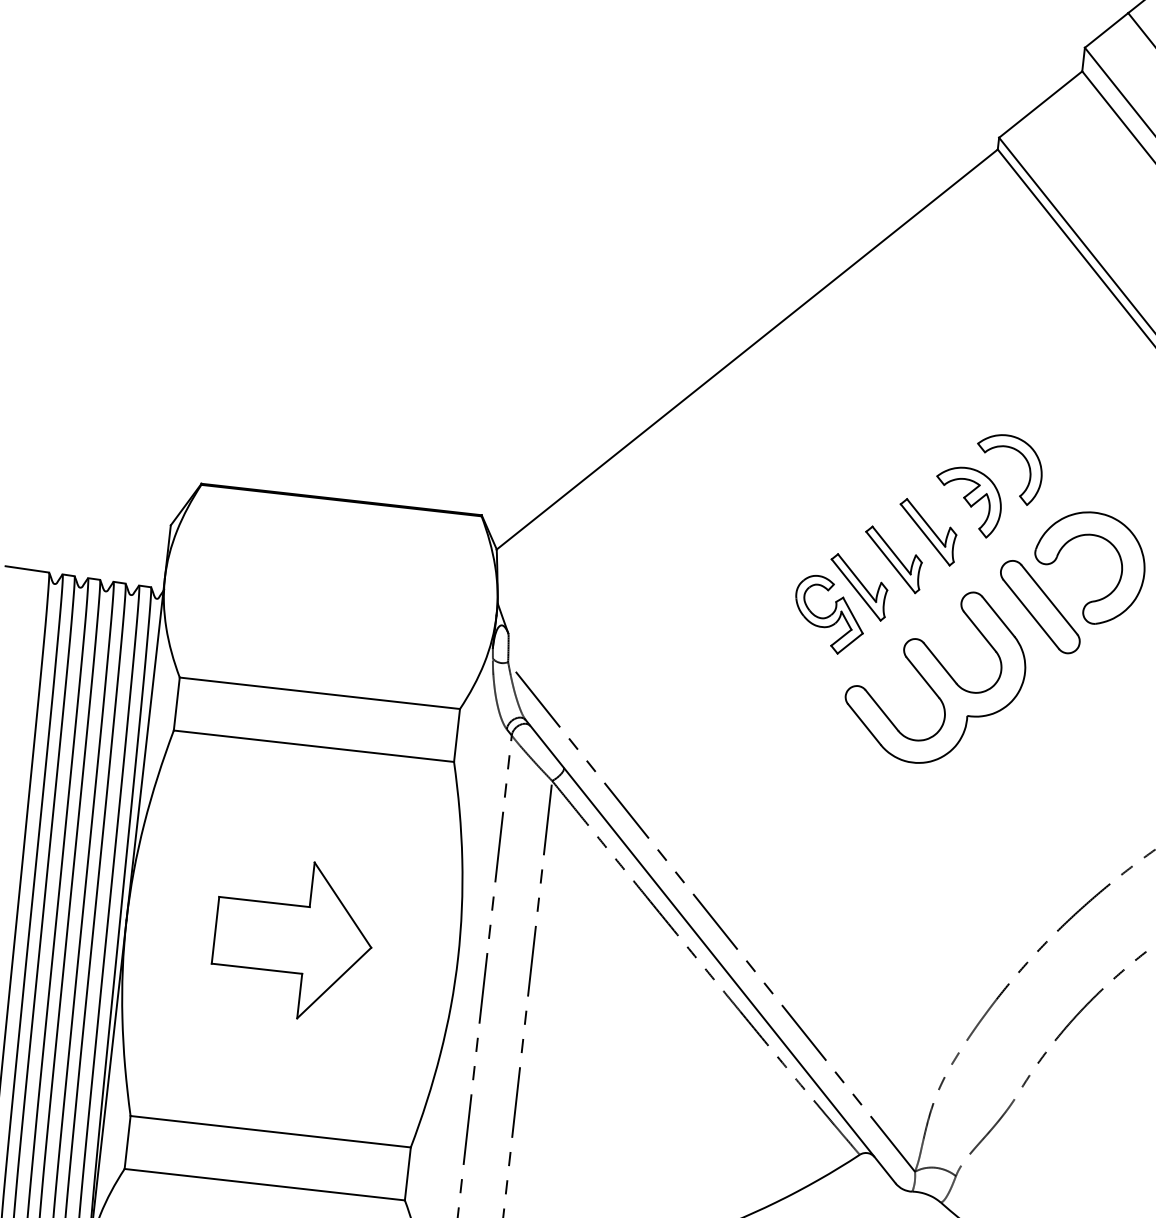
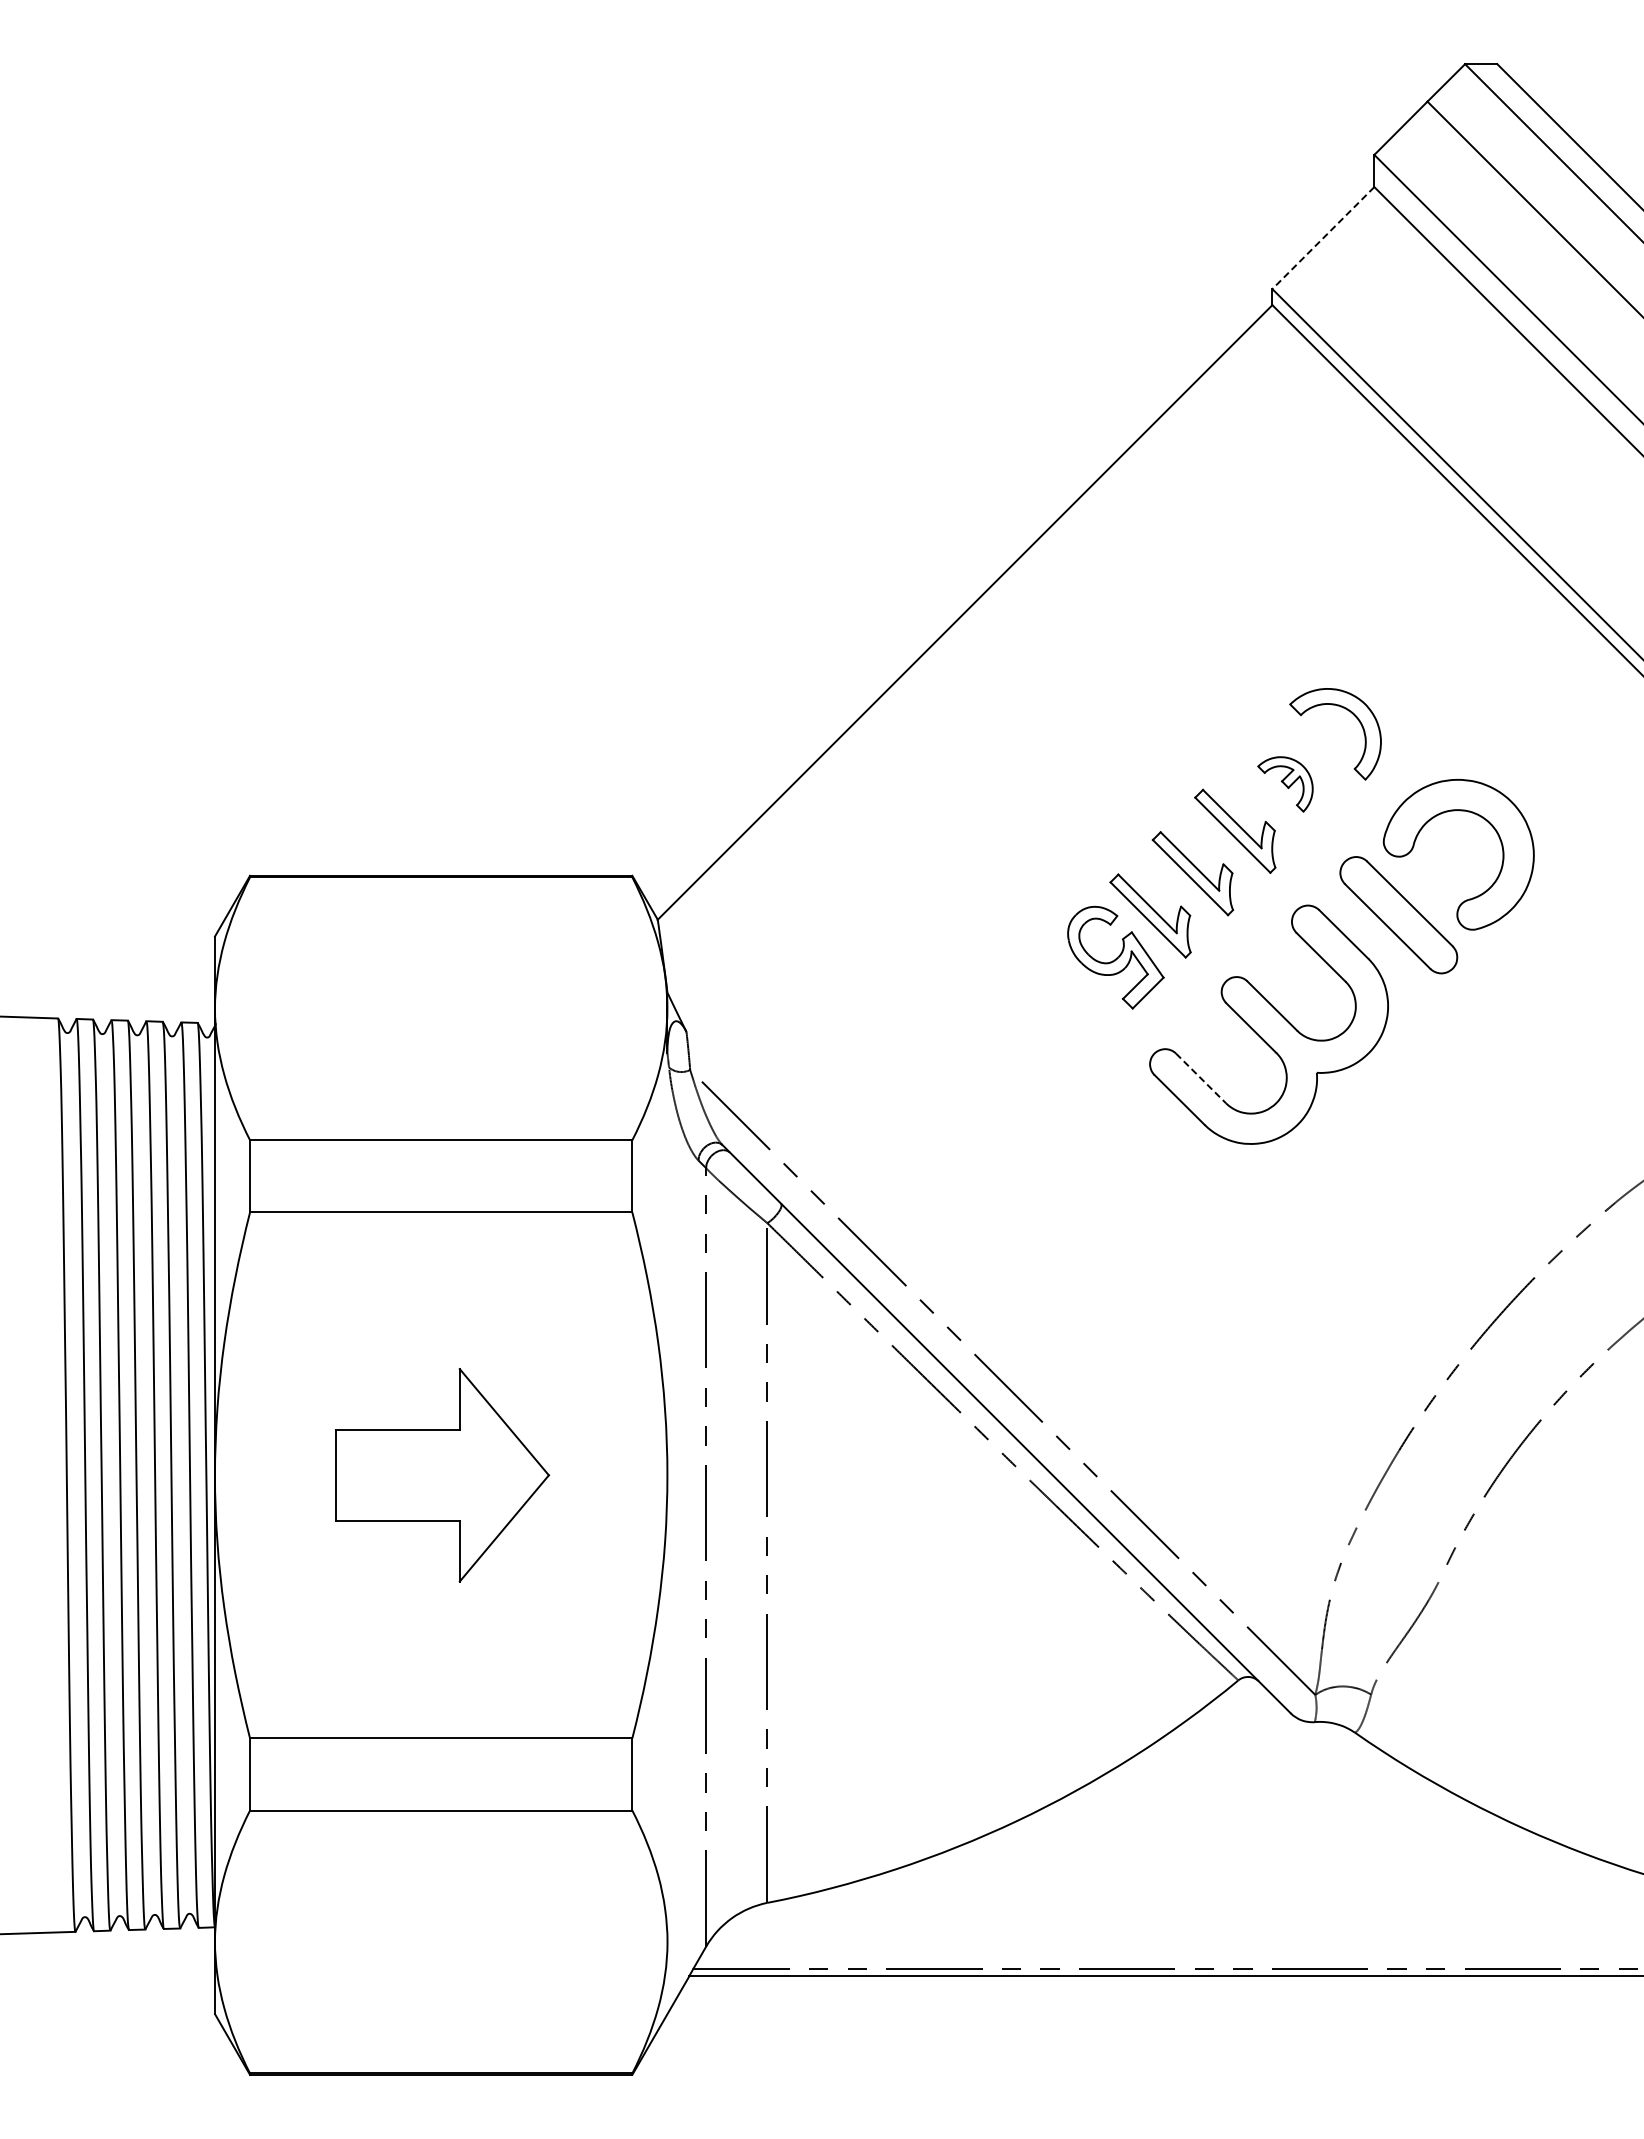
line: (1040, 104) -> (1323, 238), solid -> dashed
part: (968, 501) -> (1285, 784), size x0.6
line: (882, 710) -> (1201, 1078), solid -> dashed

